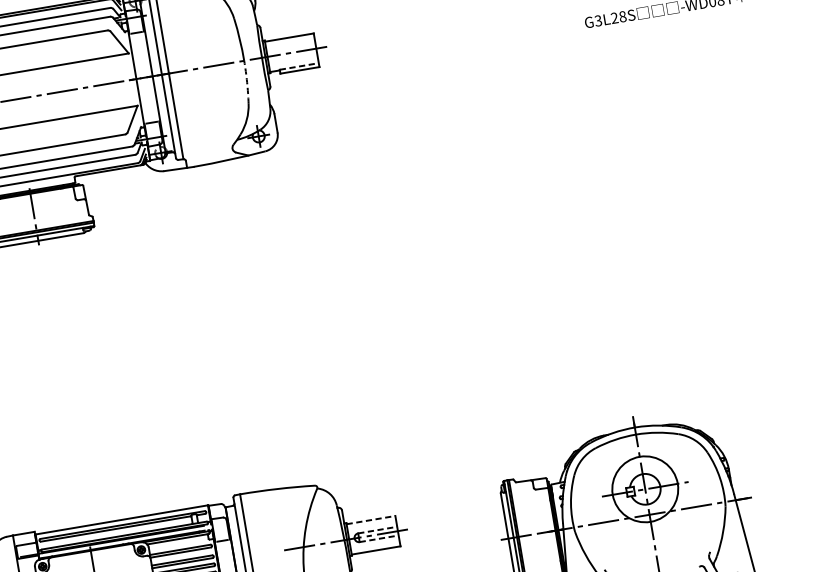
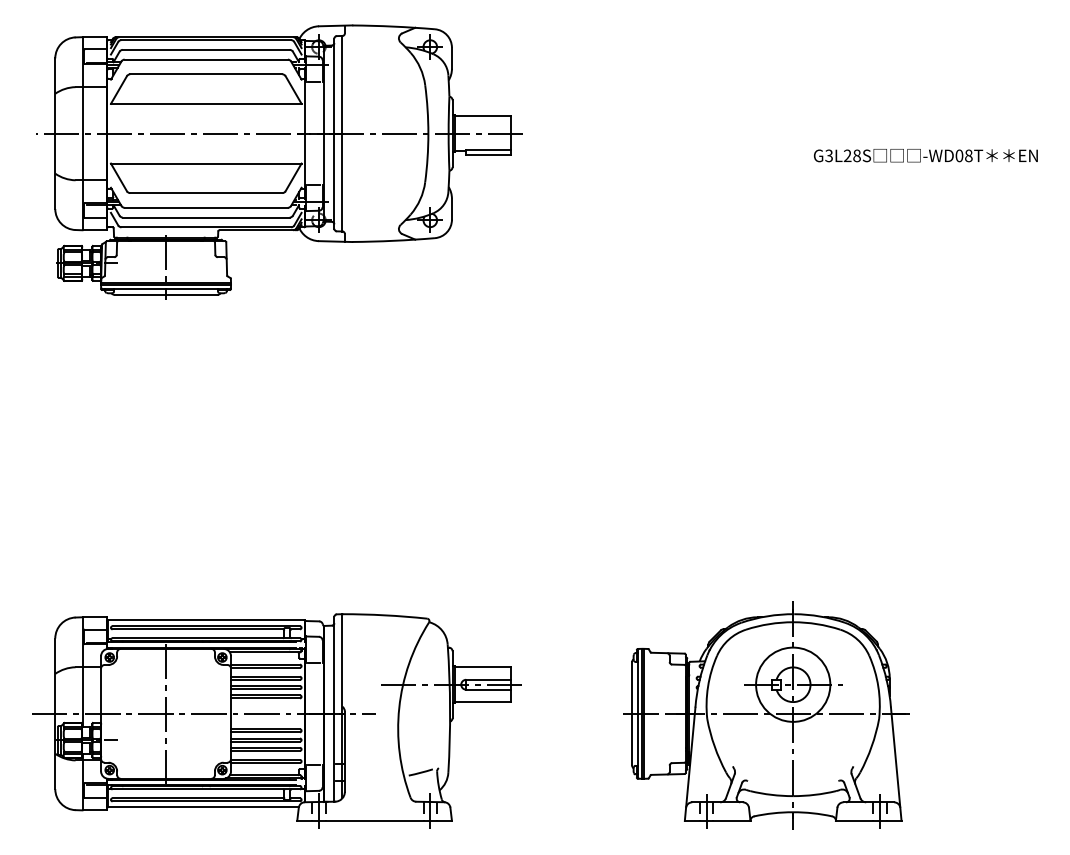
line: (299, 66) -> (488, 150), dashed -> solid
arc: (247, 82) -> (427, 158), dashed -> solid
line: (370, 520) -> (482, 667), dashed -> solid
line: (377, 529) -> (488, 679), dashed -> solid
line: (379, 538) -> (488, 689), dashed -> solid

